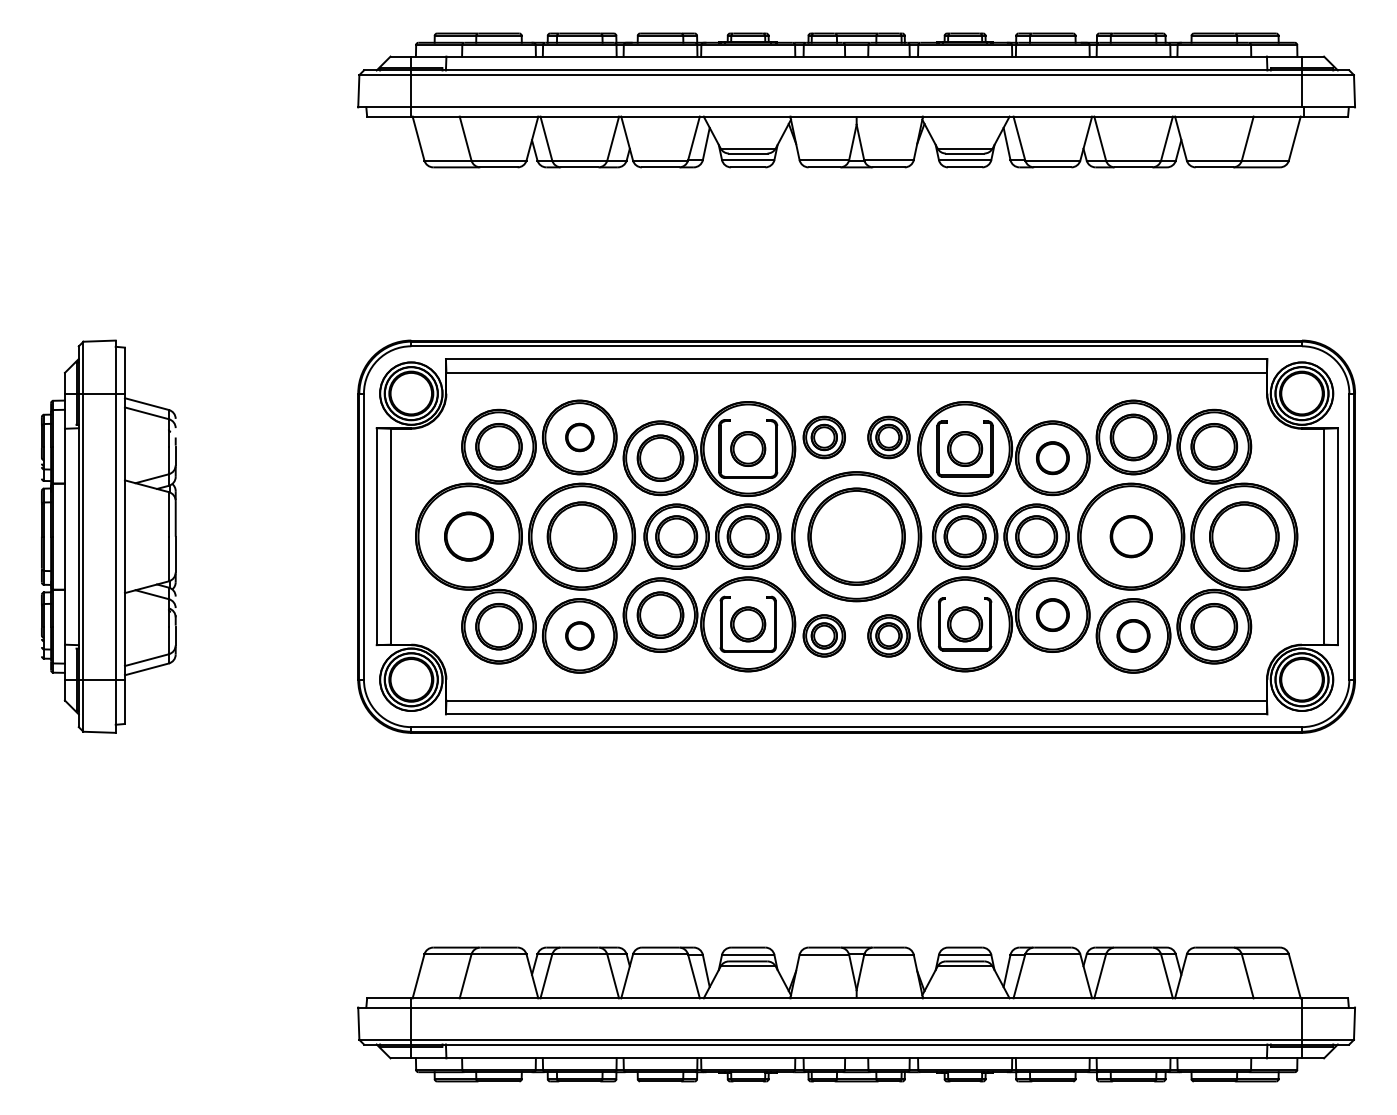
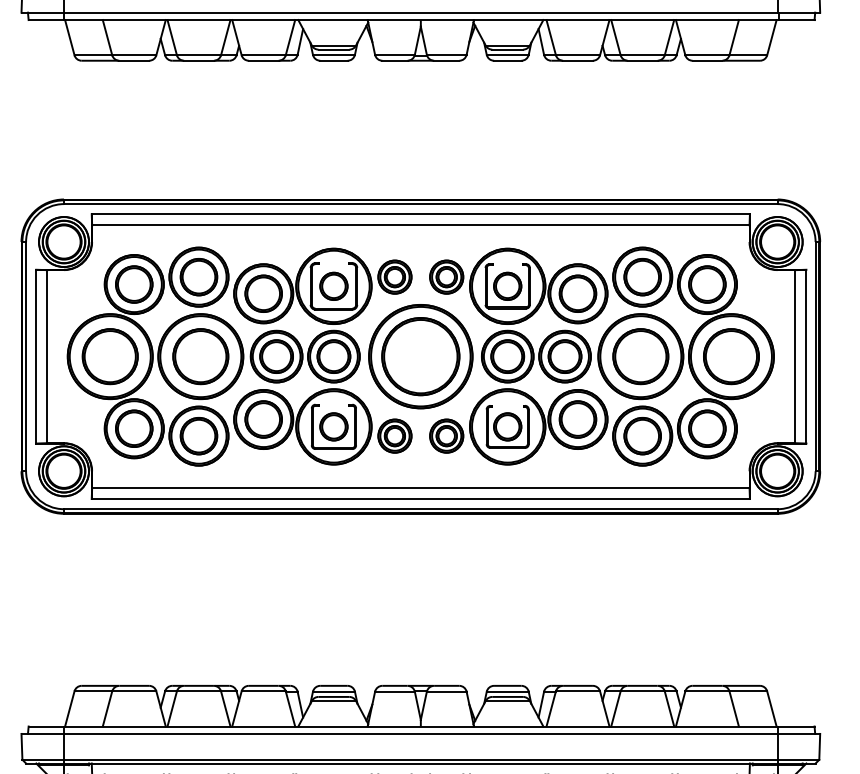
part: (579, 437) -> (198, 277), size x1.67
part: (1052, 457) -> (577, 293), size x1.43
part: (468, 536) -> (109, 356), size x1.43
part: (1131, 536) -> (641, 356), size x1.67
part: (1052, 614) -> (577, 418), size x1.43
part: (579, 635) -> (198, 435), size x1.67
part: (1133, 635) -> (642, 435), size x1.43

